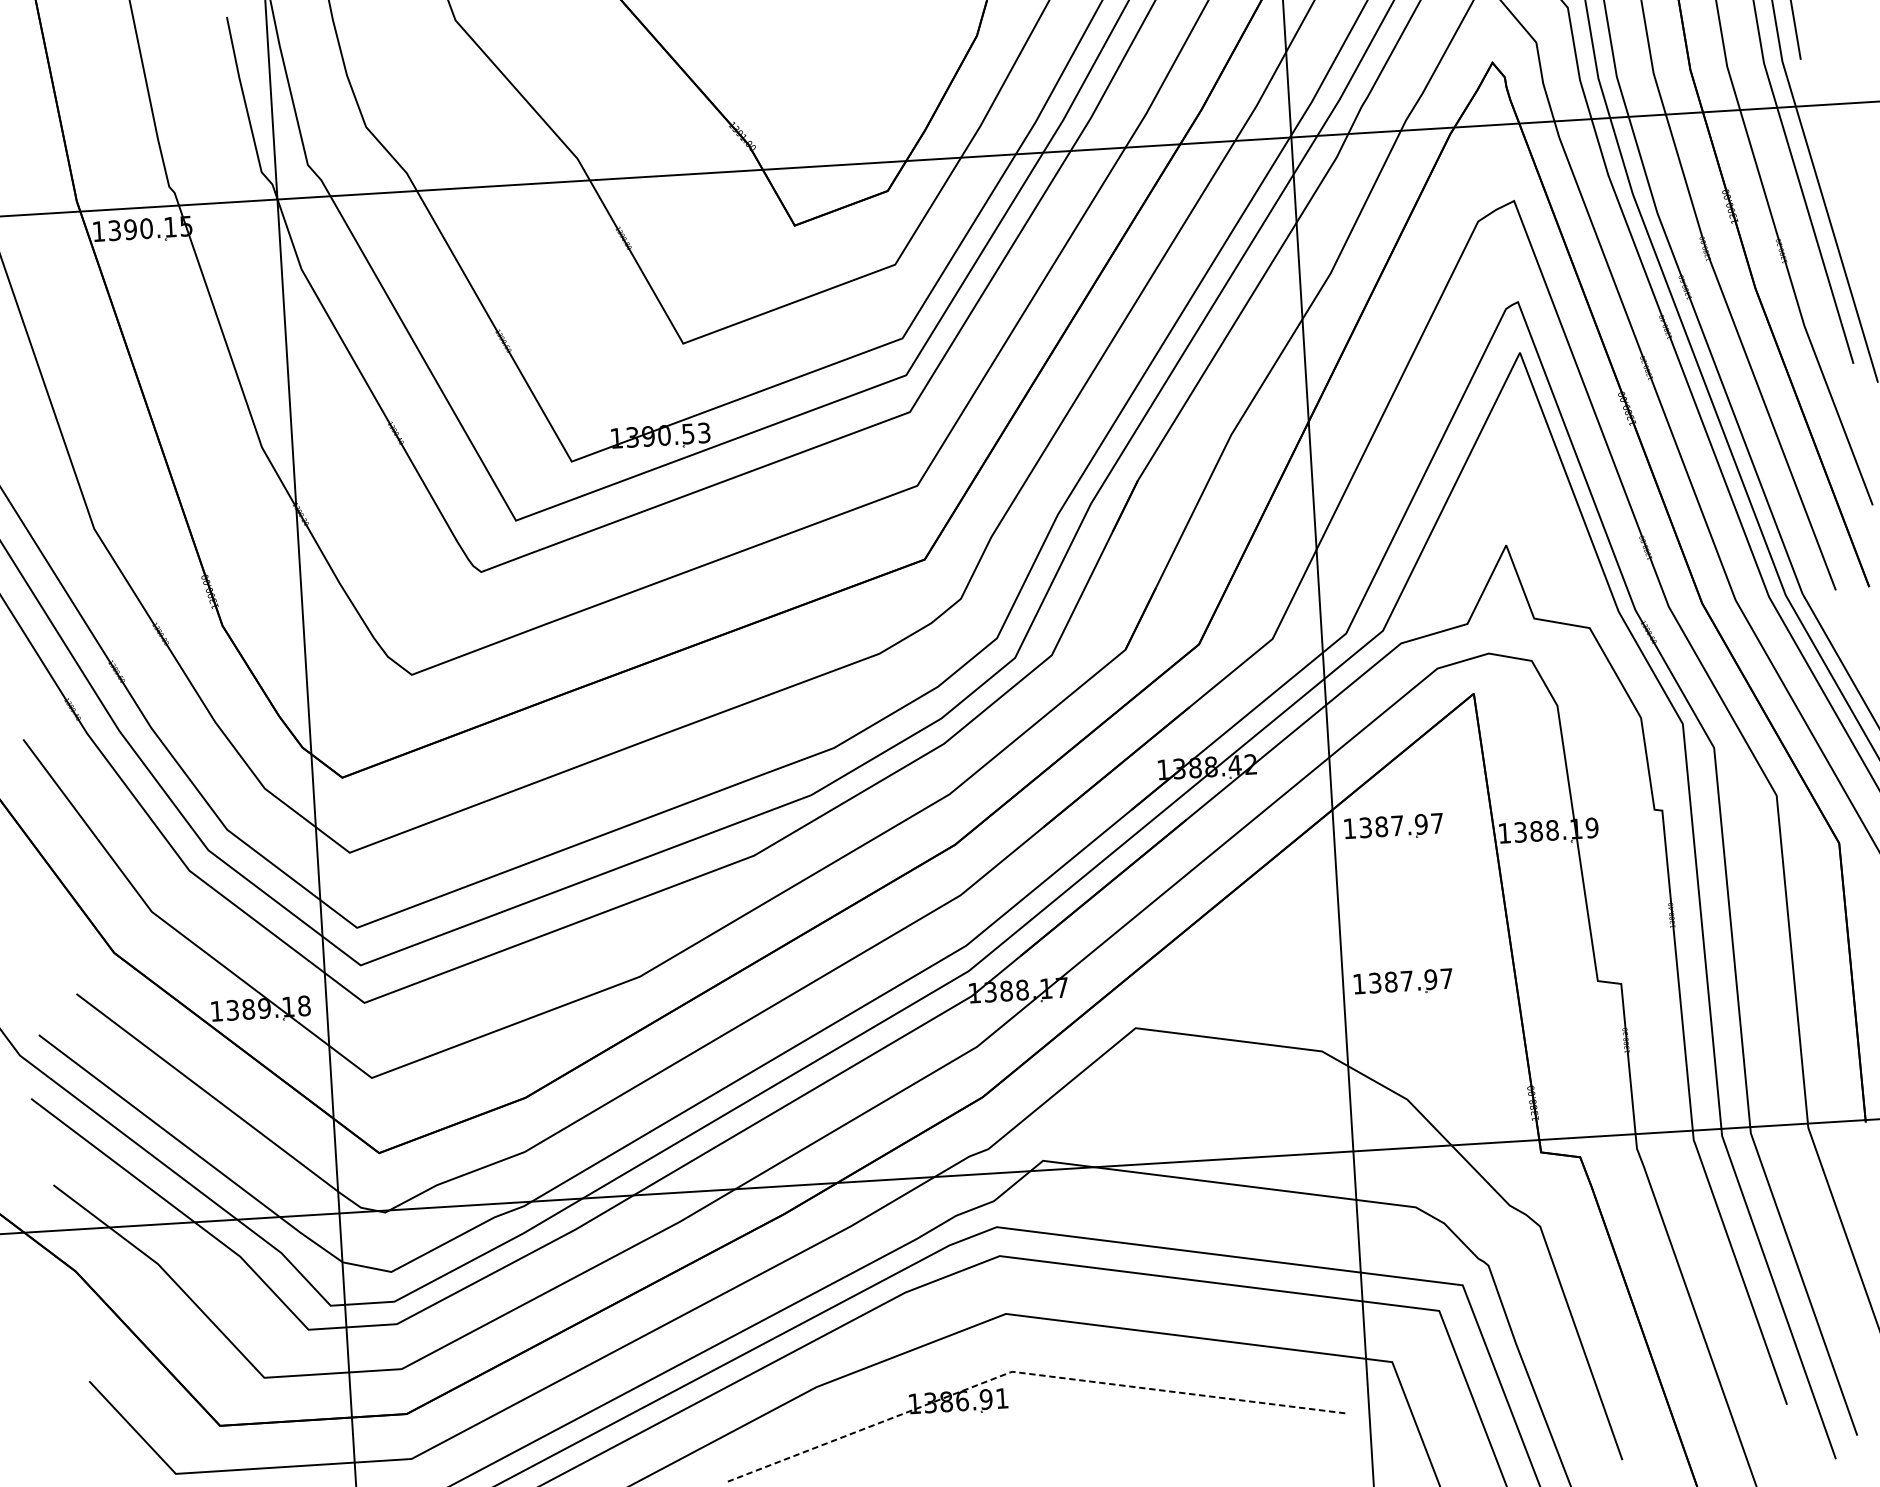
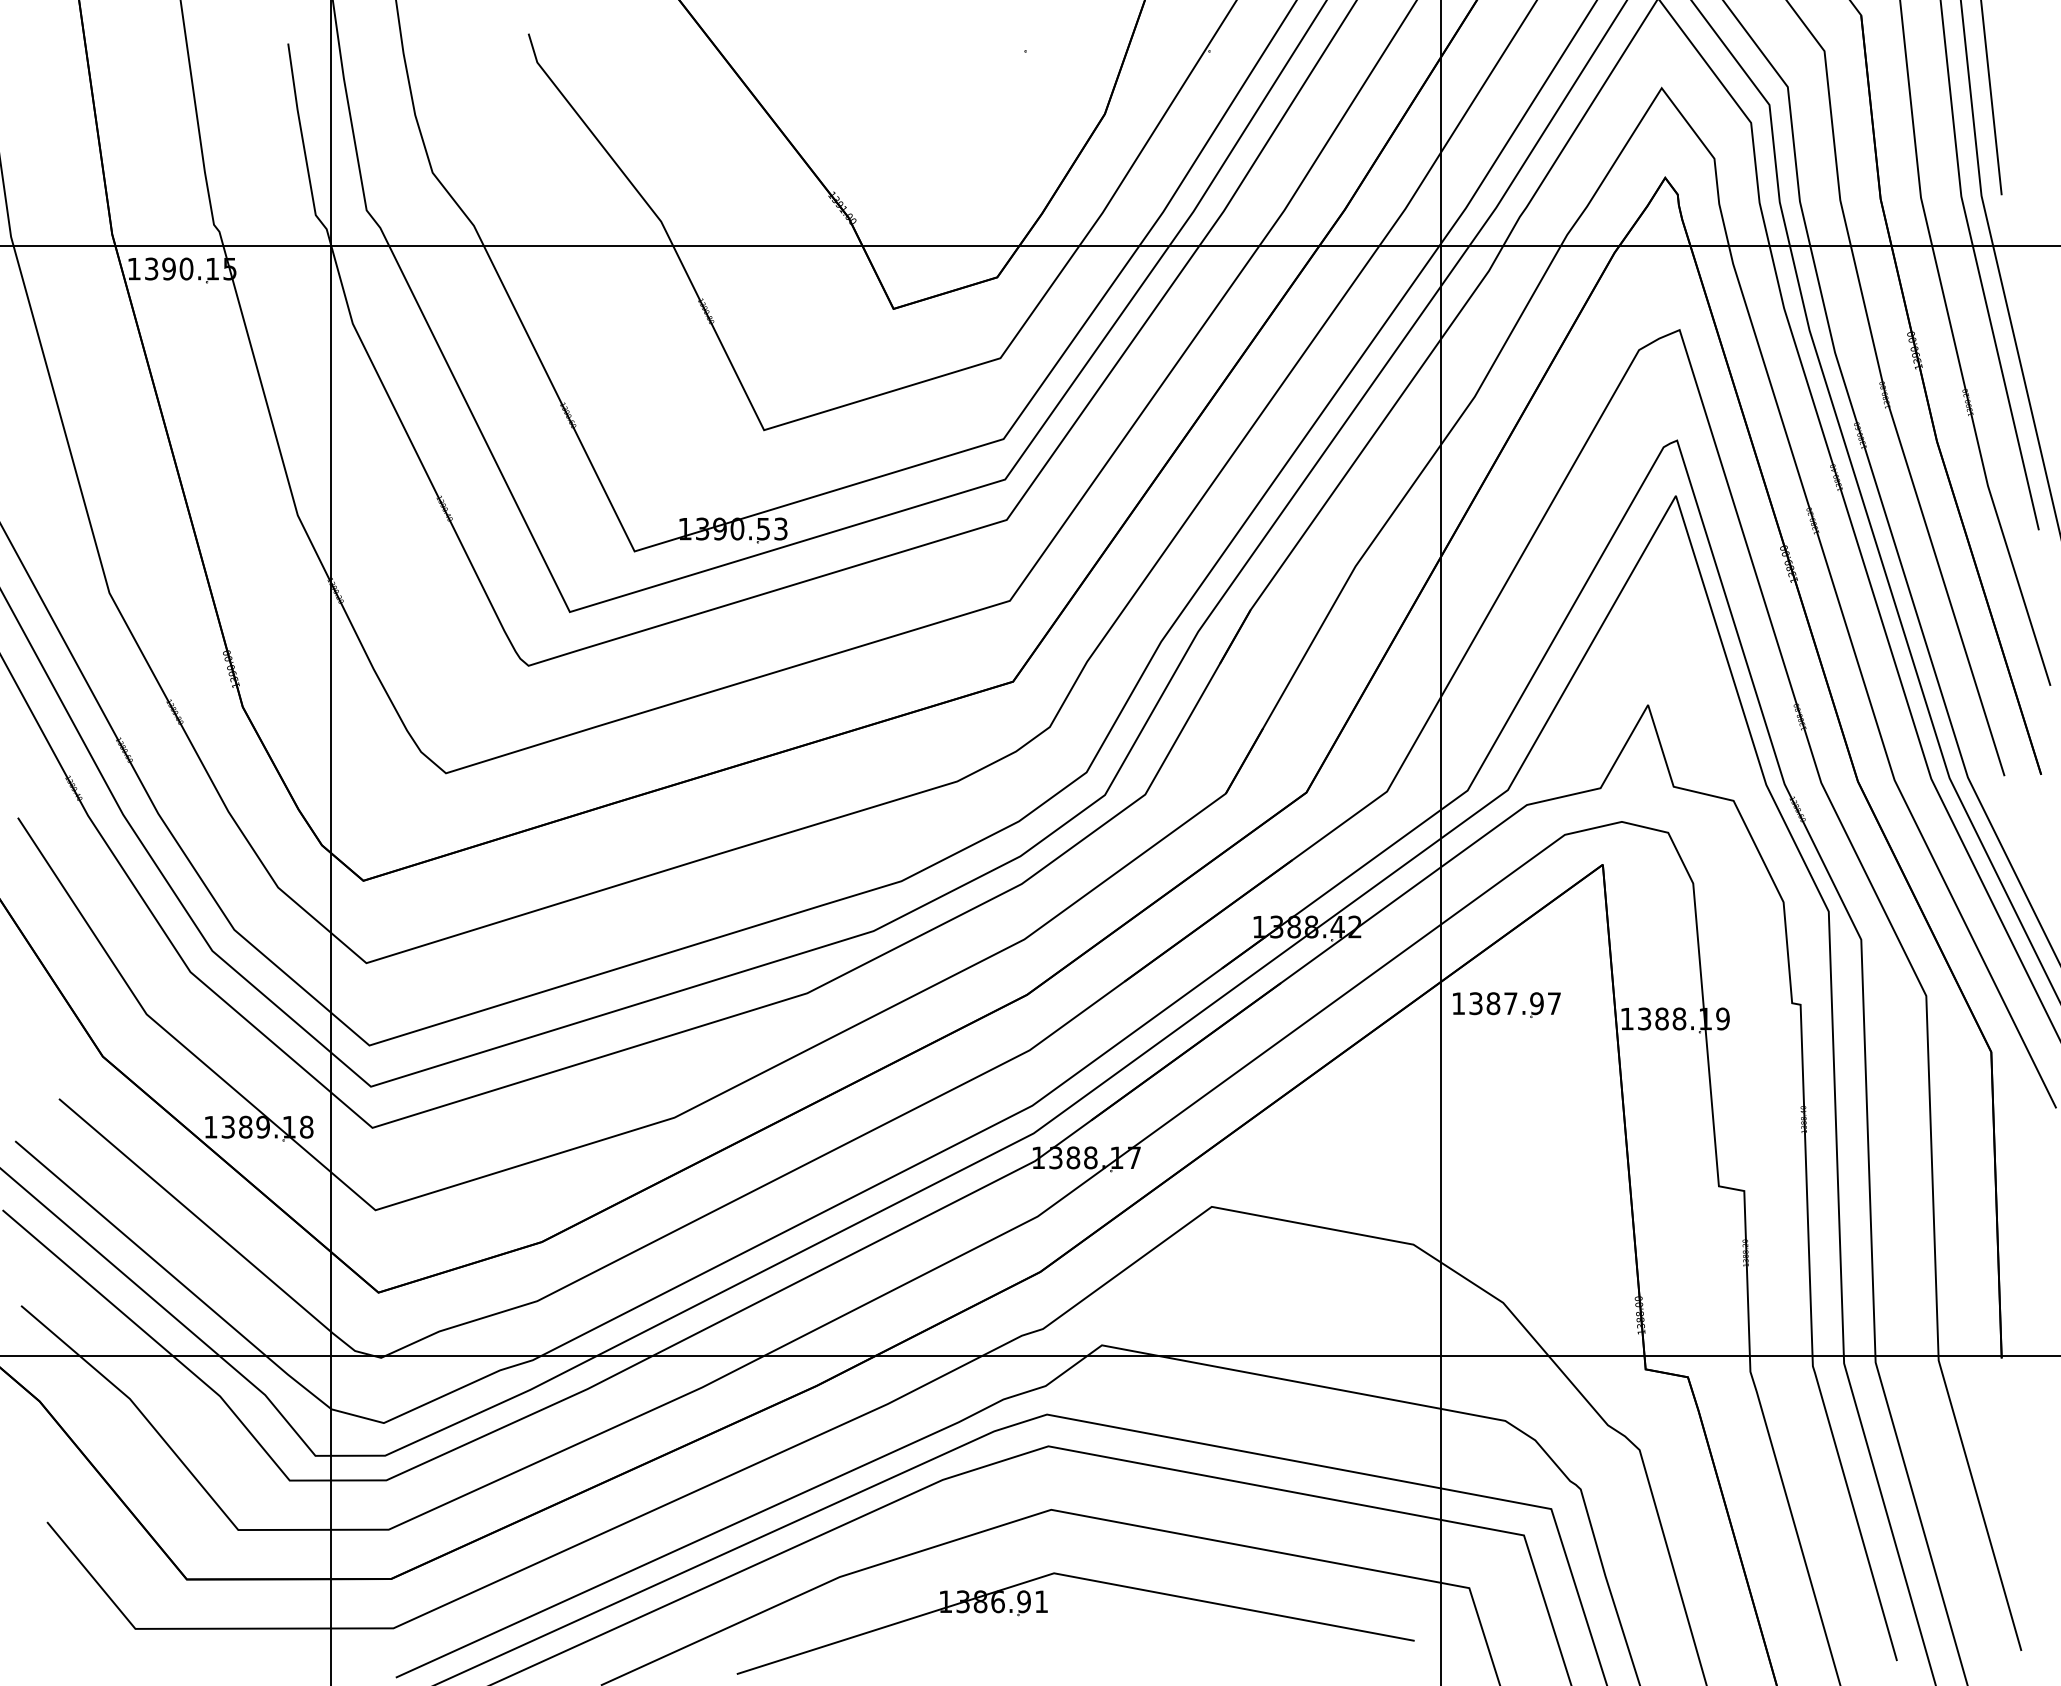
part: (1403, 982) -> (1506, 1174), removed
line: (1026, 1373) -> (1069, 1576), dashed -> solid

